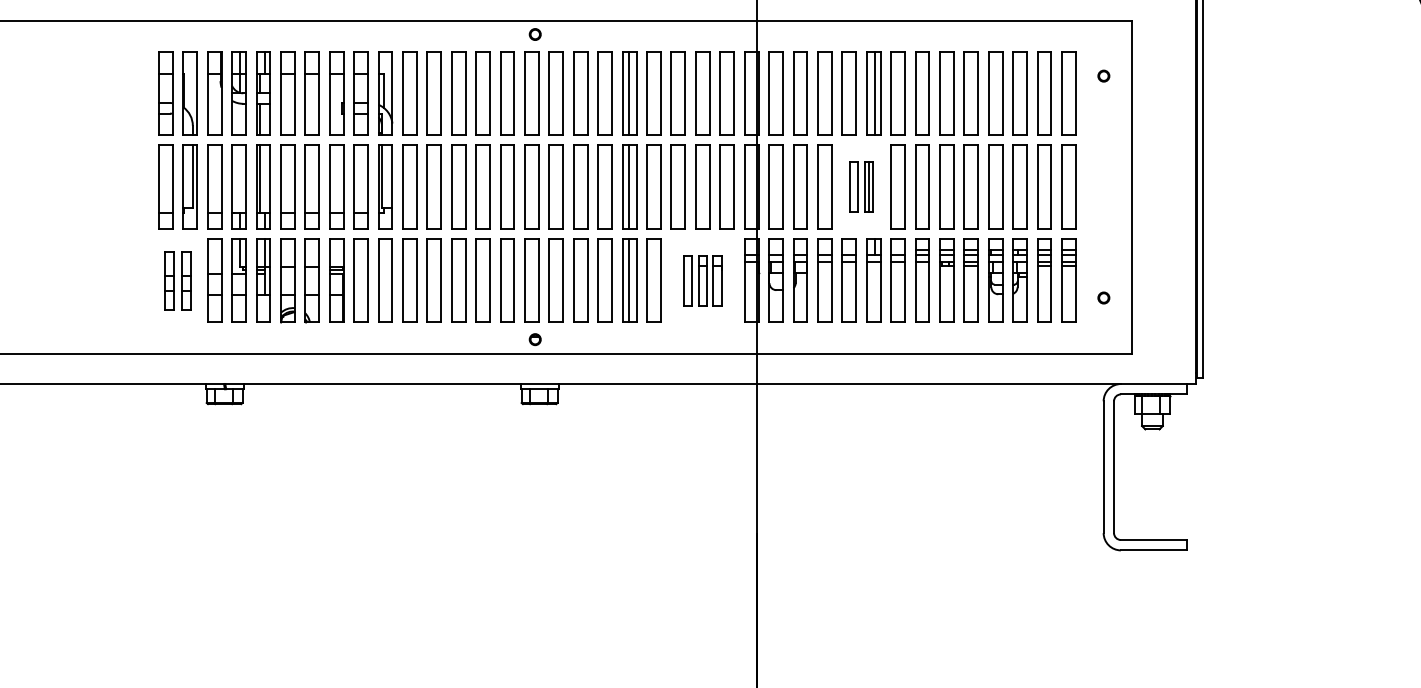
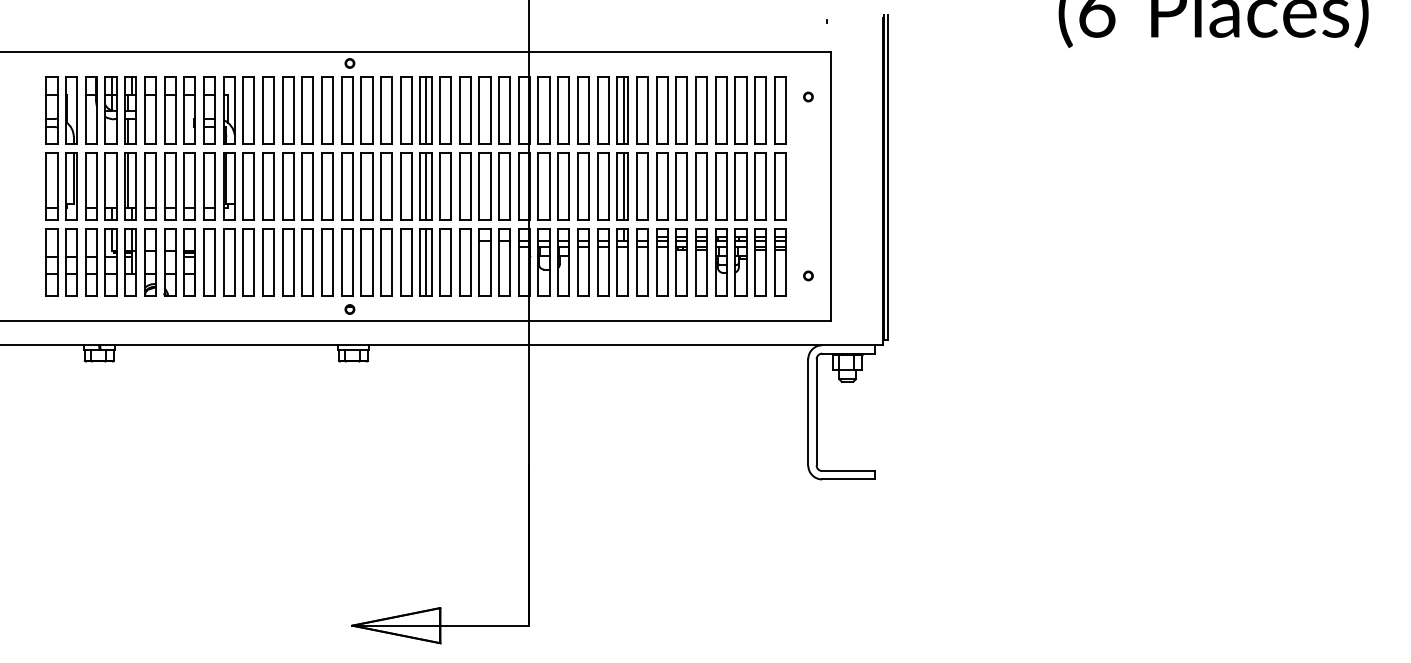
part: (860, 187) -> (612, 186), size x1.67
part: (177, 281) -> (61, 262), size x1.43
part: (702, 281) -> (484, 262), size x1.67

